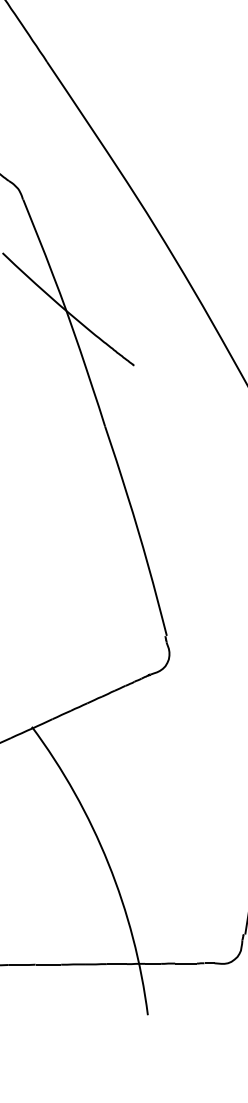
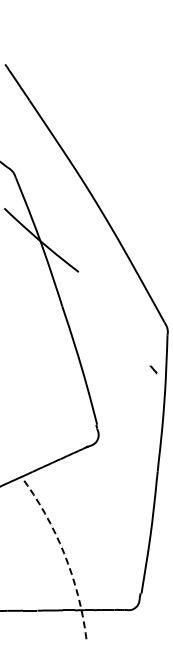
arc: (108, 863) -> (64, 553), solid -> dashed

